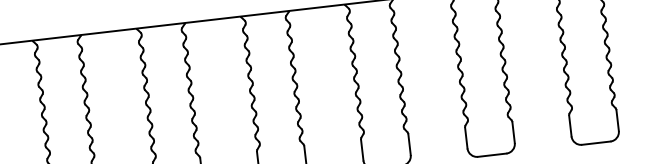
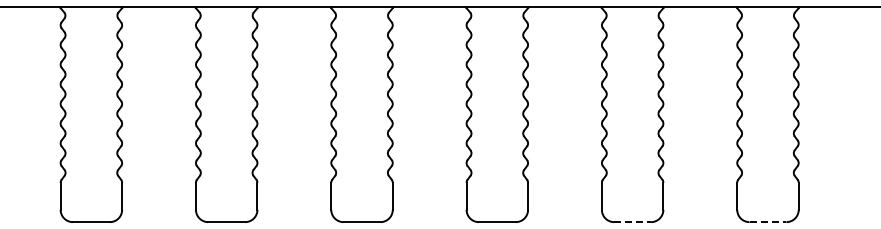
line: (596, 143) -> (768, 222), solid -> dashed
line: (492, 155) -> (633, 222), solid -> dashed

